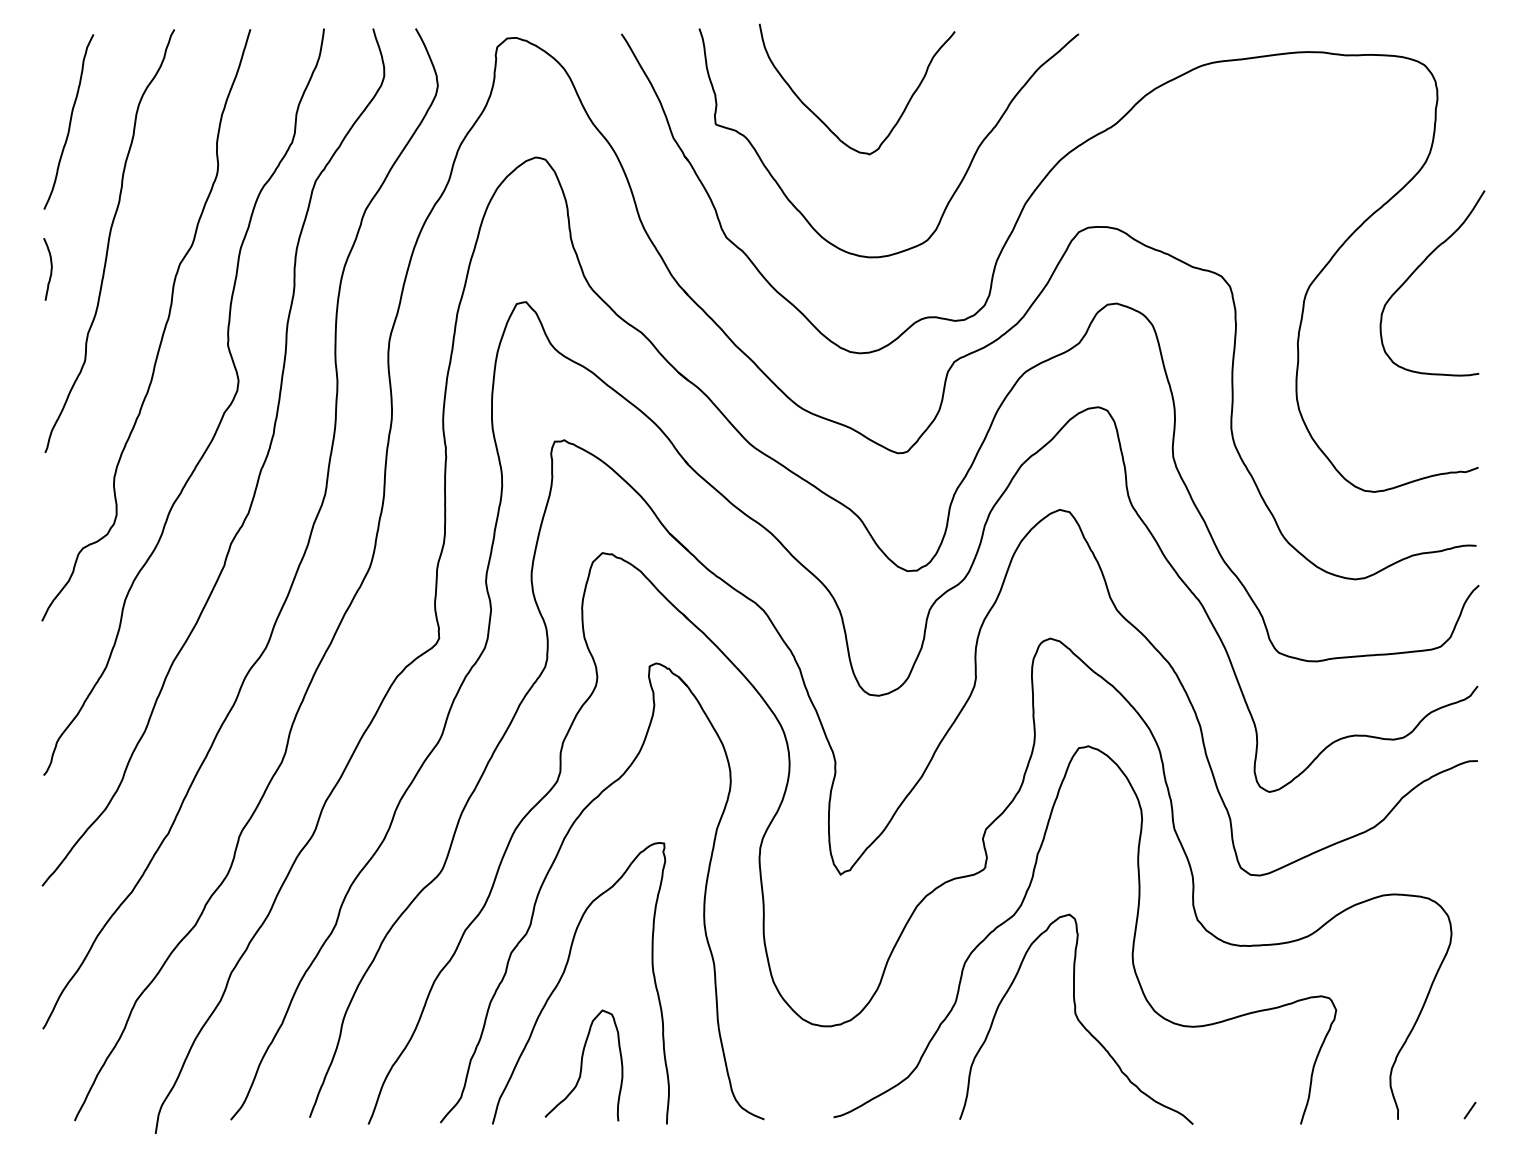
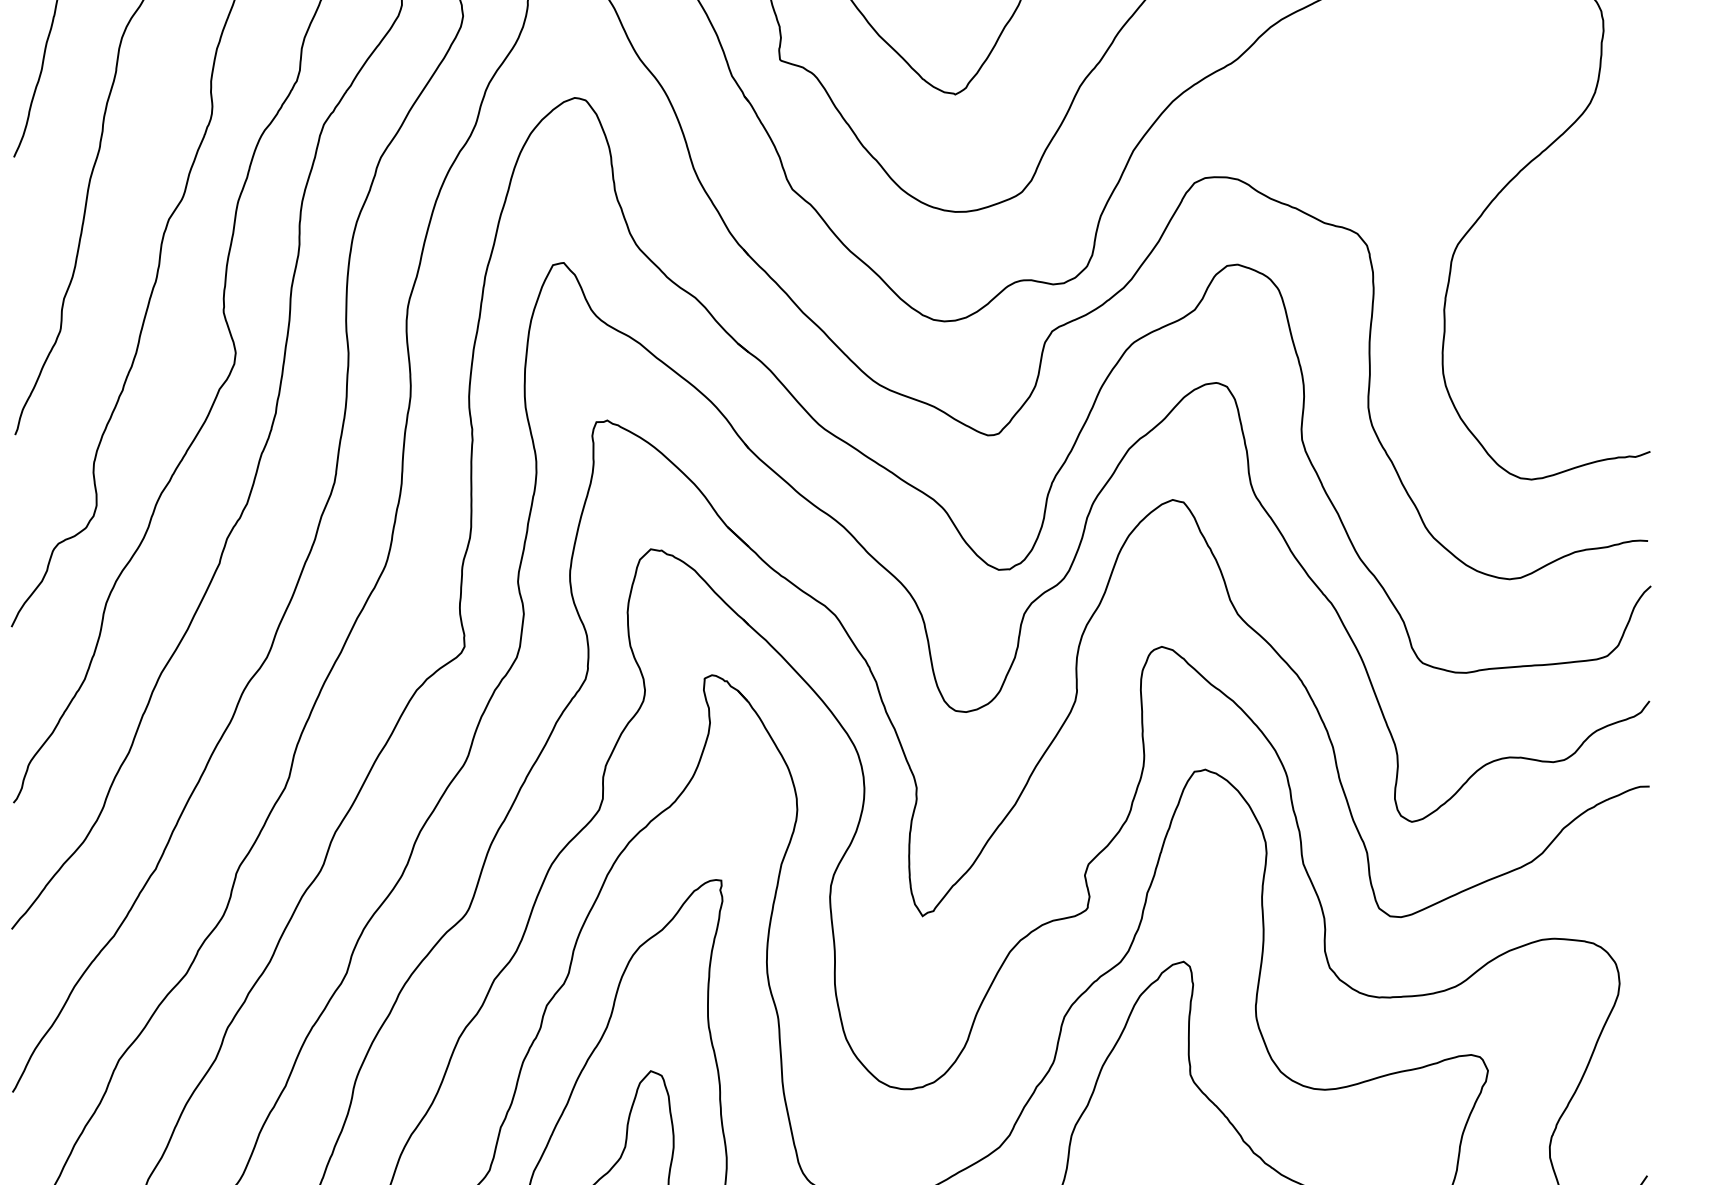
curve: (1418, 268) -> (1581, 224), removed
curve: (50, 269) -> (21, 225), removed

